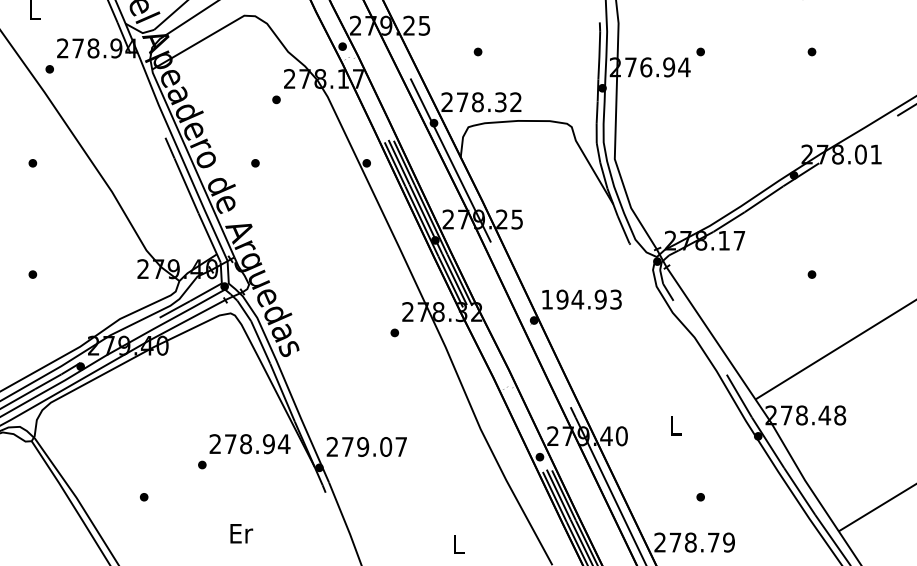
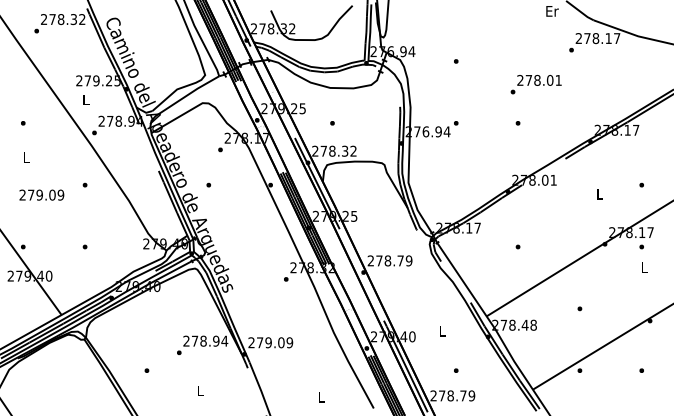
text: (580, 298) -> (389, 260), 194.93 -> 278.79
text: (400, 446) -> (289, 342), 279.07 -> 279.09
text: (242, 532) -> (201, 390), Er -> L

